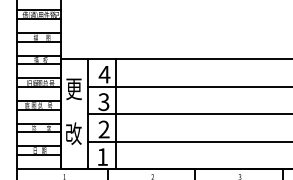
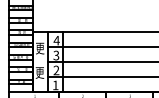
text: (72, 133) -> (39, 72), 改 -> 更

